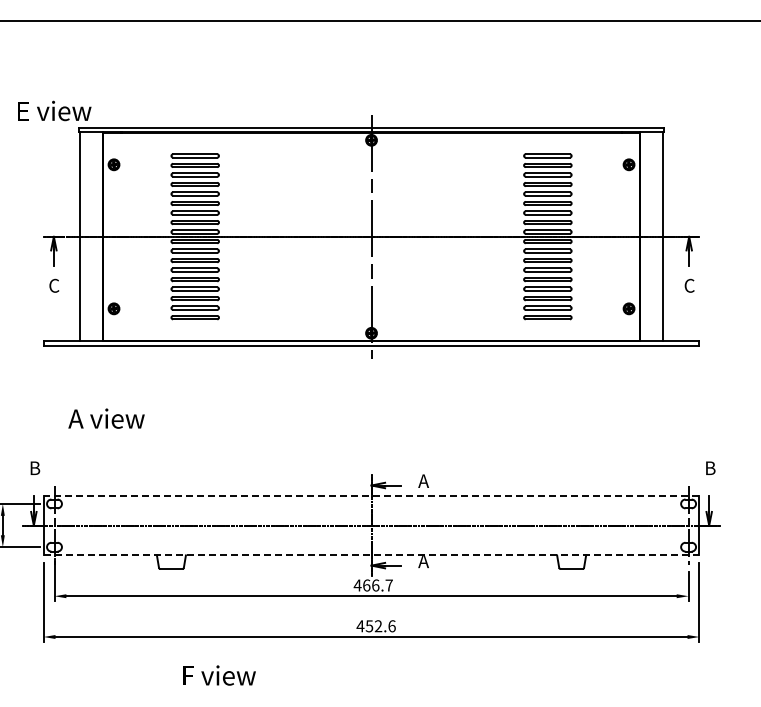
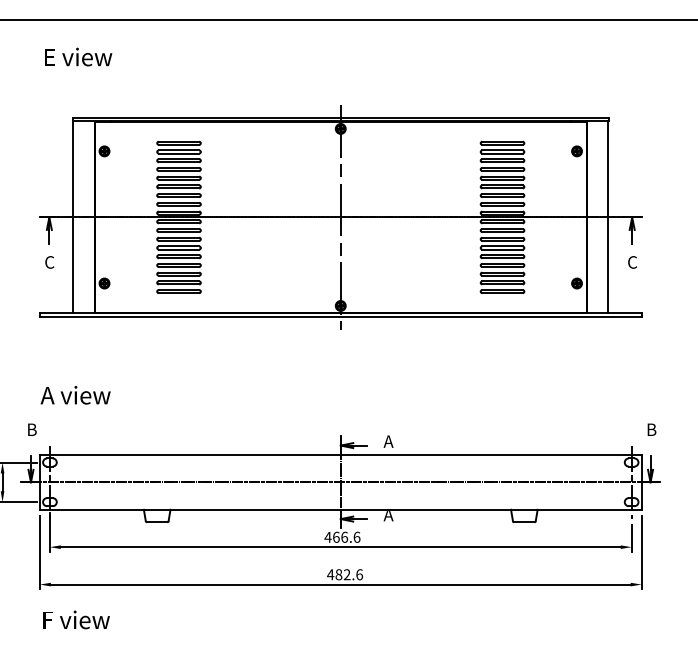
text: (54, 110) -> (78, 56), moved
text: (106, 418) -> (75, 395), moved
line: (371, 495) -> (340, 454), dashed -> solid
line: (371, 555) -> (340, 509), dashed -> solid
text: (388, 585) -> (356, 537), 466.7 -> 466.6
text: (369, 626) -> (338, 574), 452.6 -> 482.6
text: (219, 675) -> (76, 619), moved

